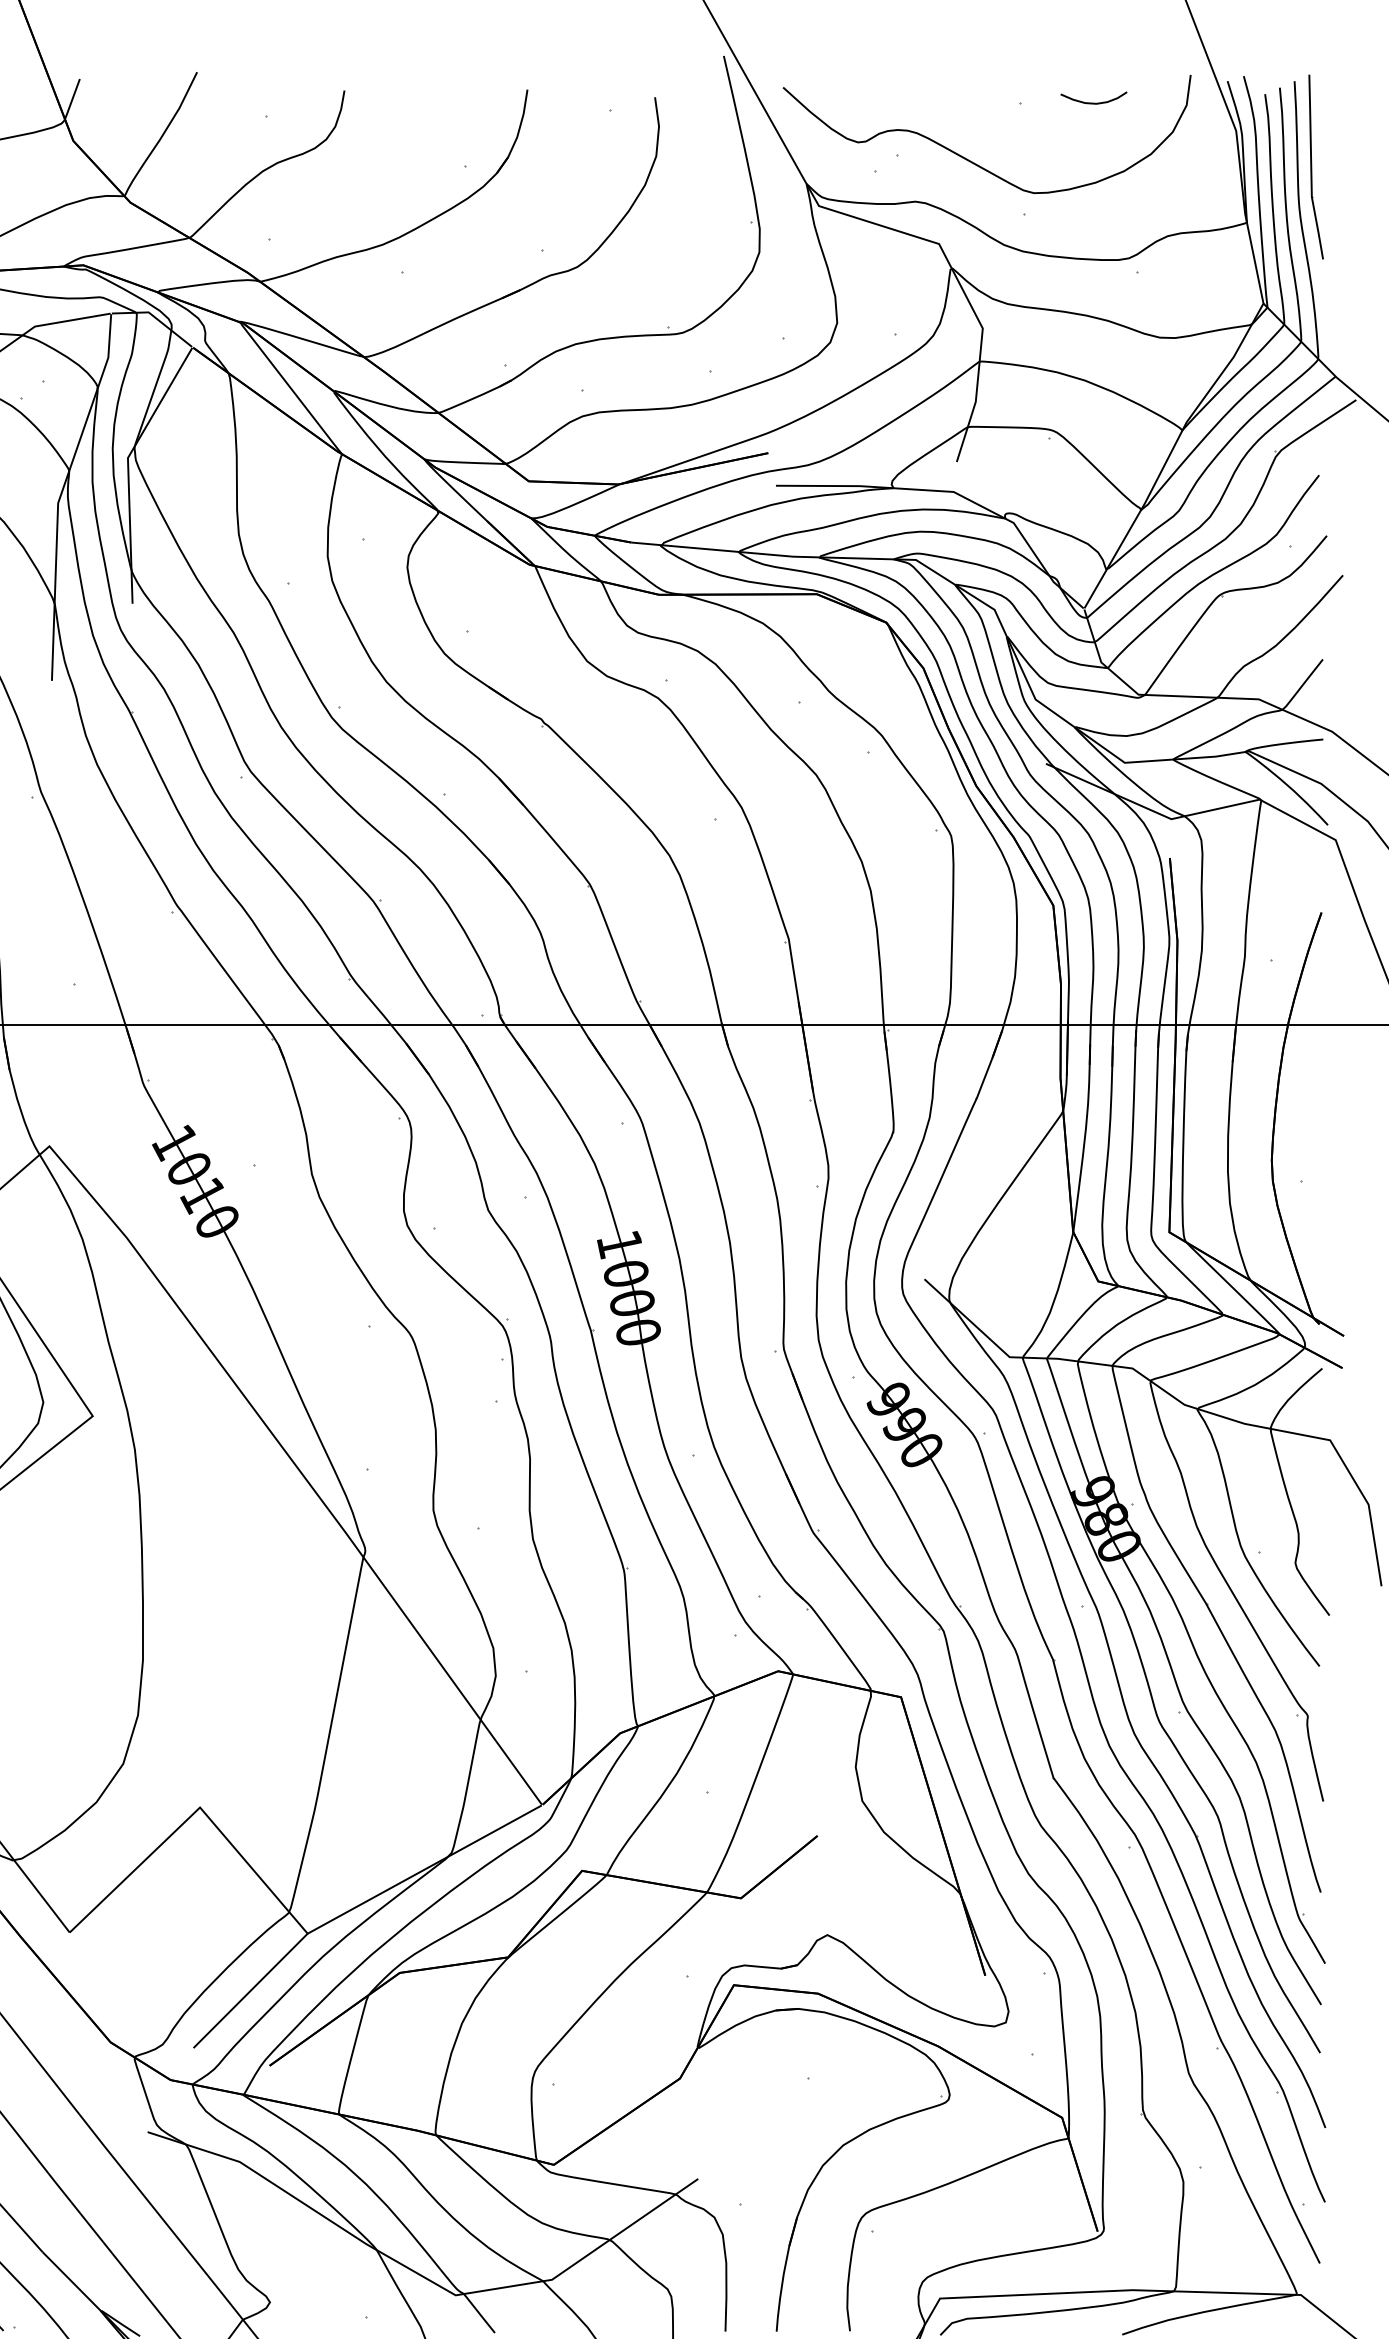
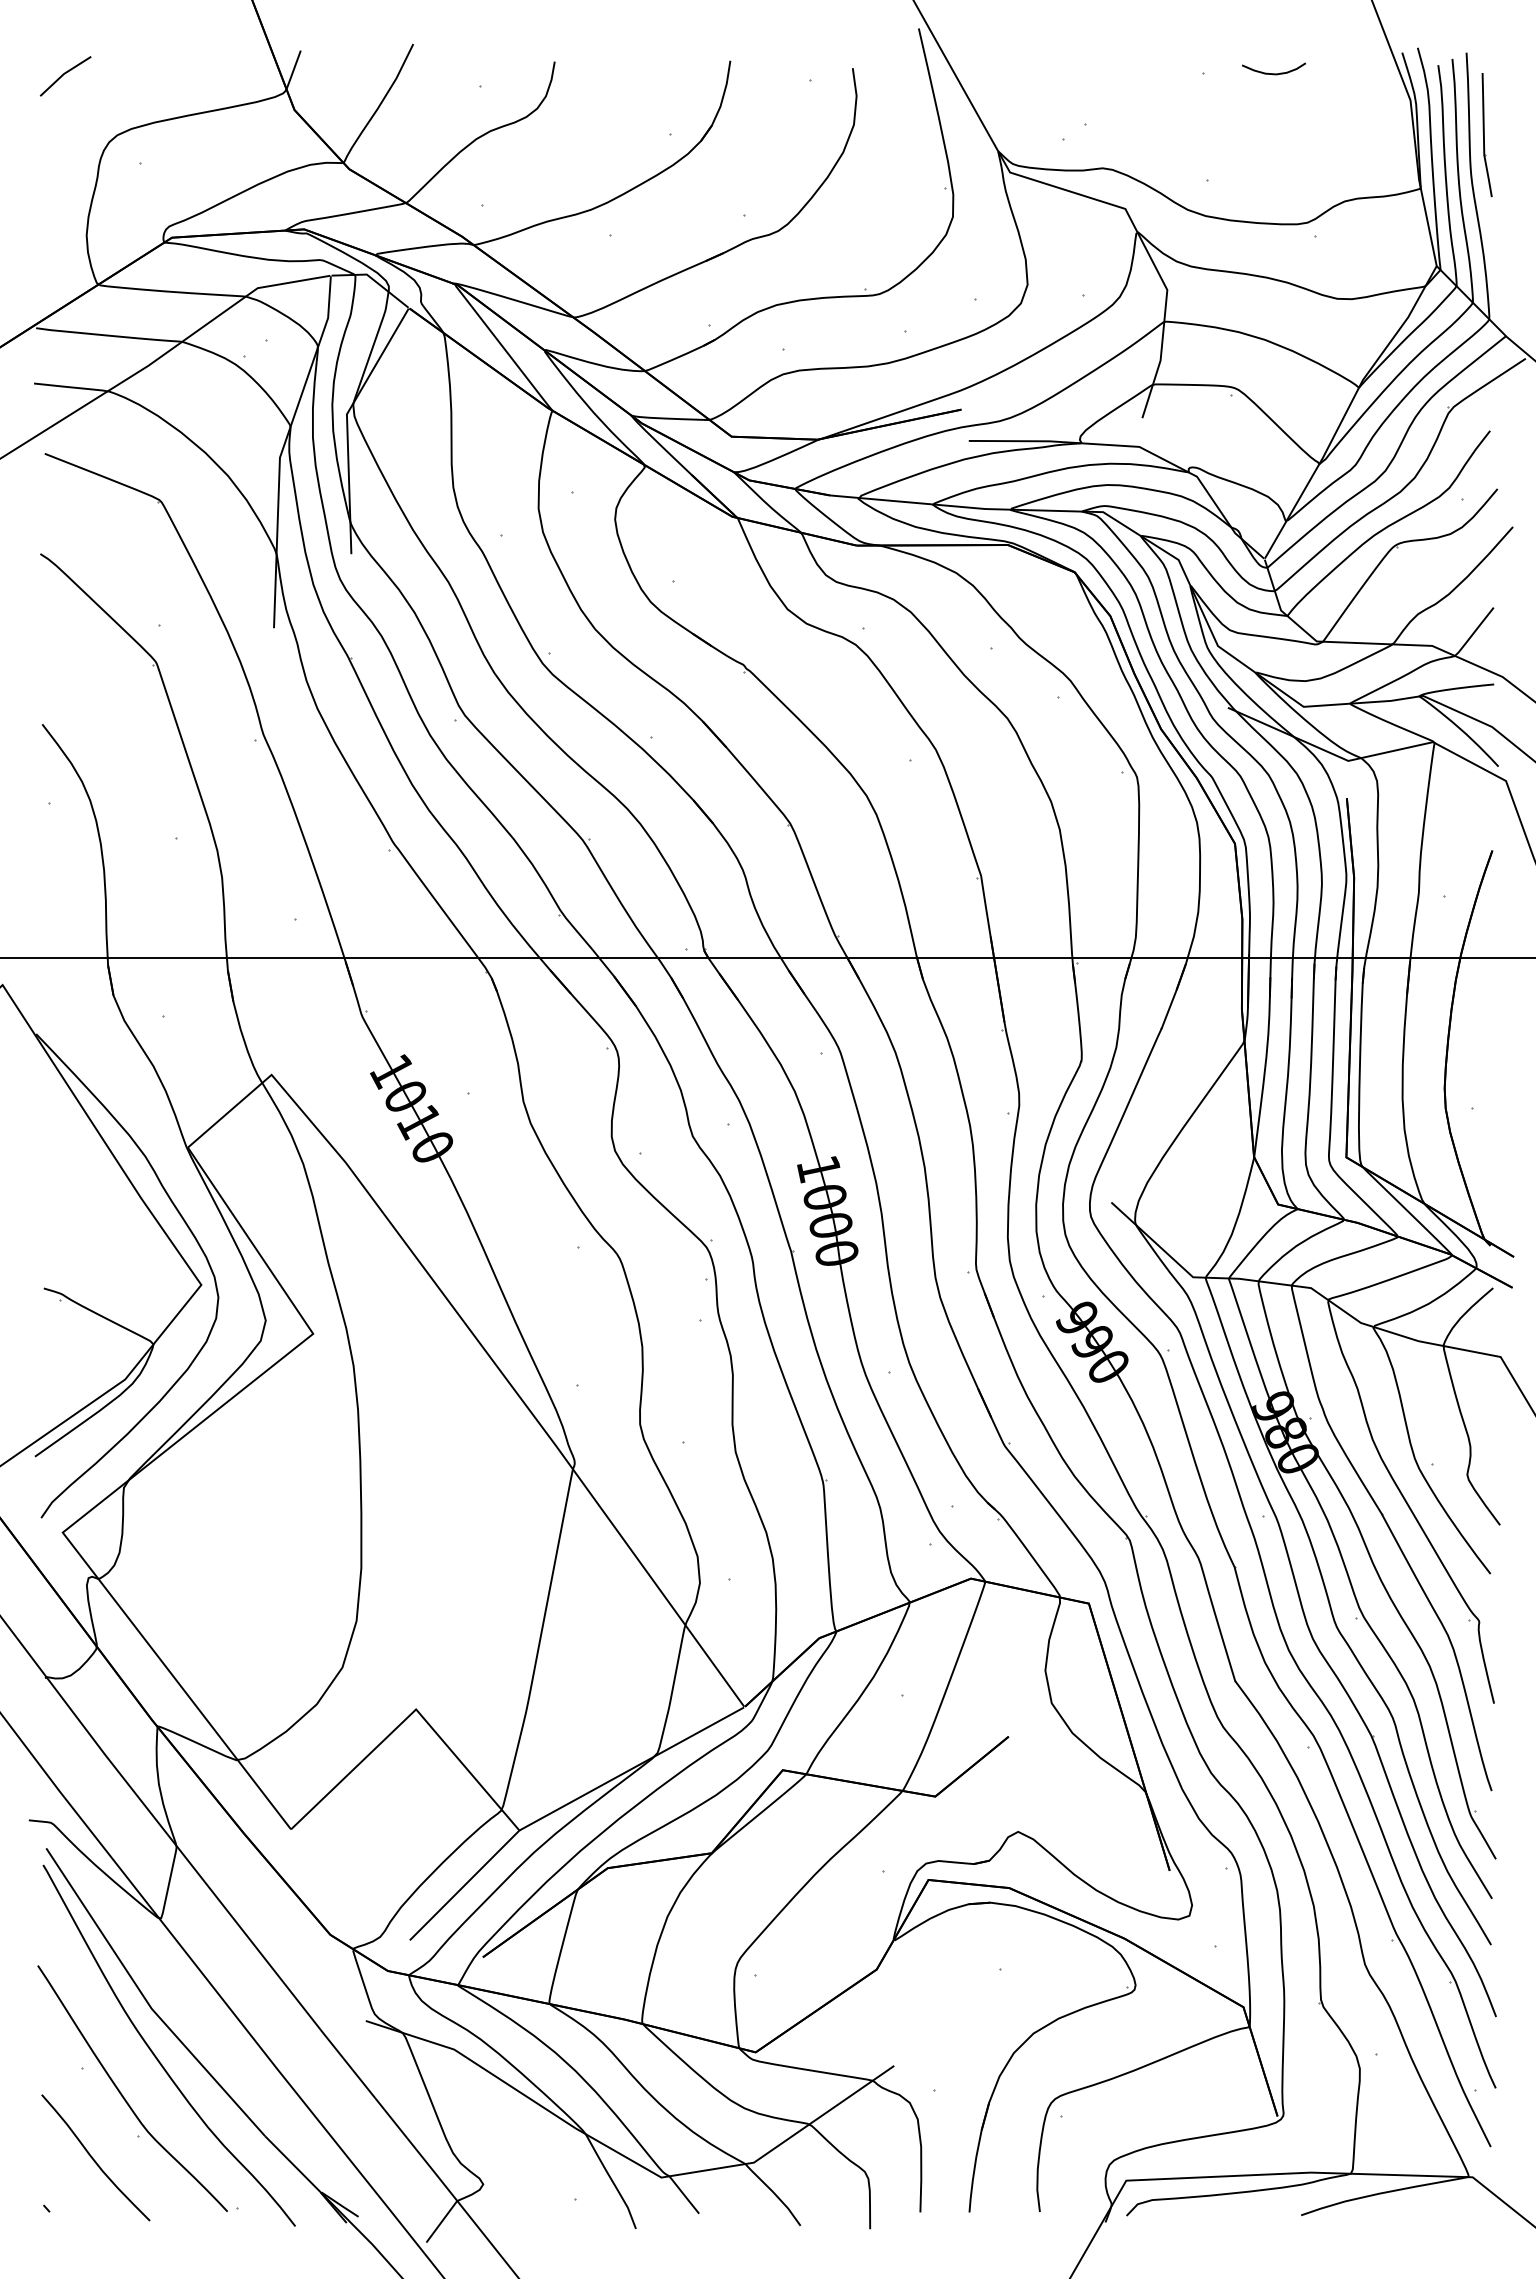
curve: (972, 161) -> (1157, 129), removed
part: (1315, 166) -> (1486, 134), size x0.7

